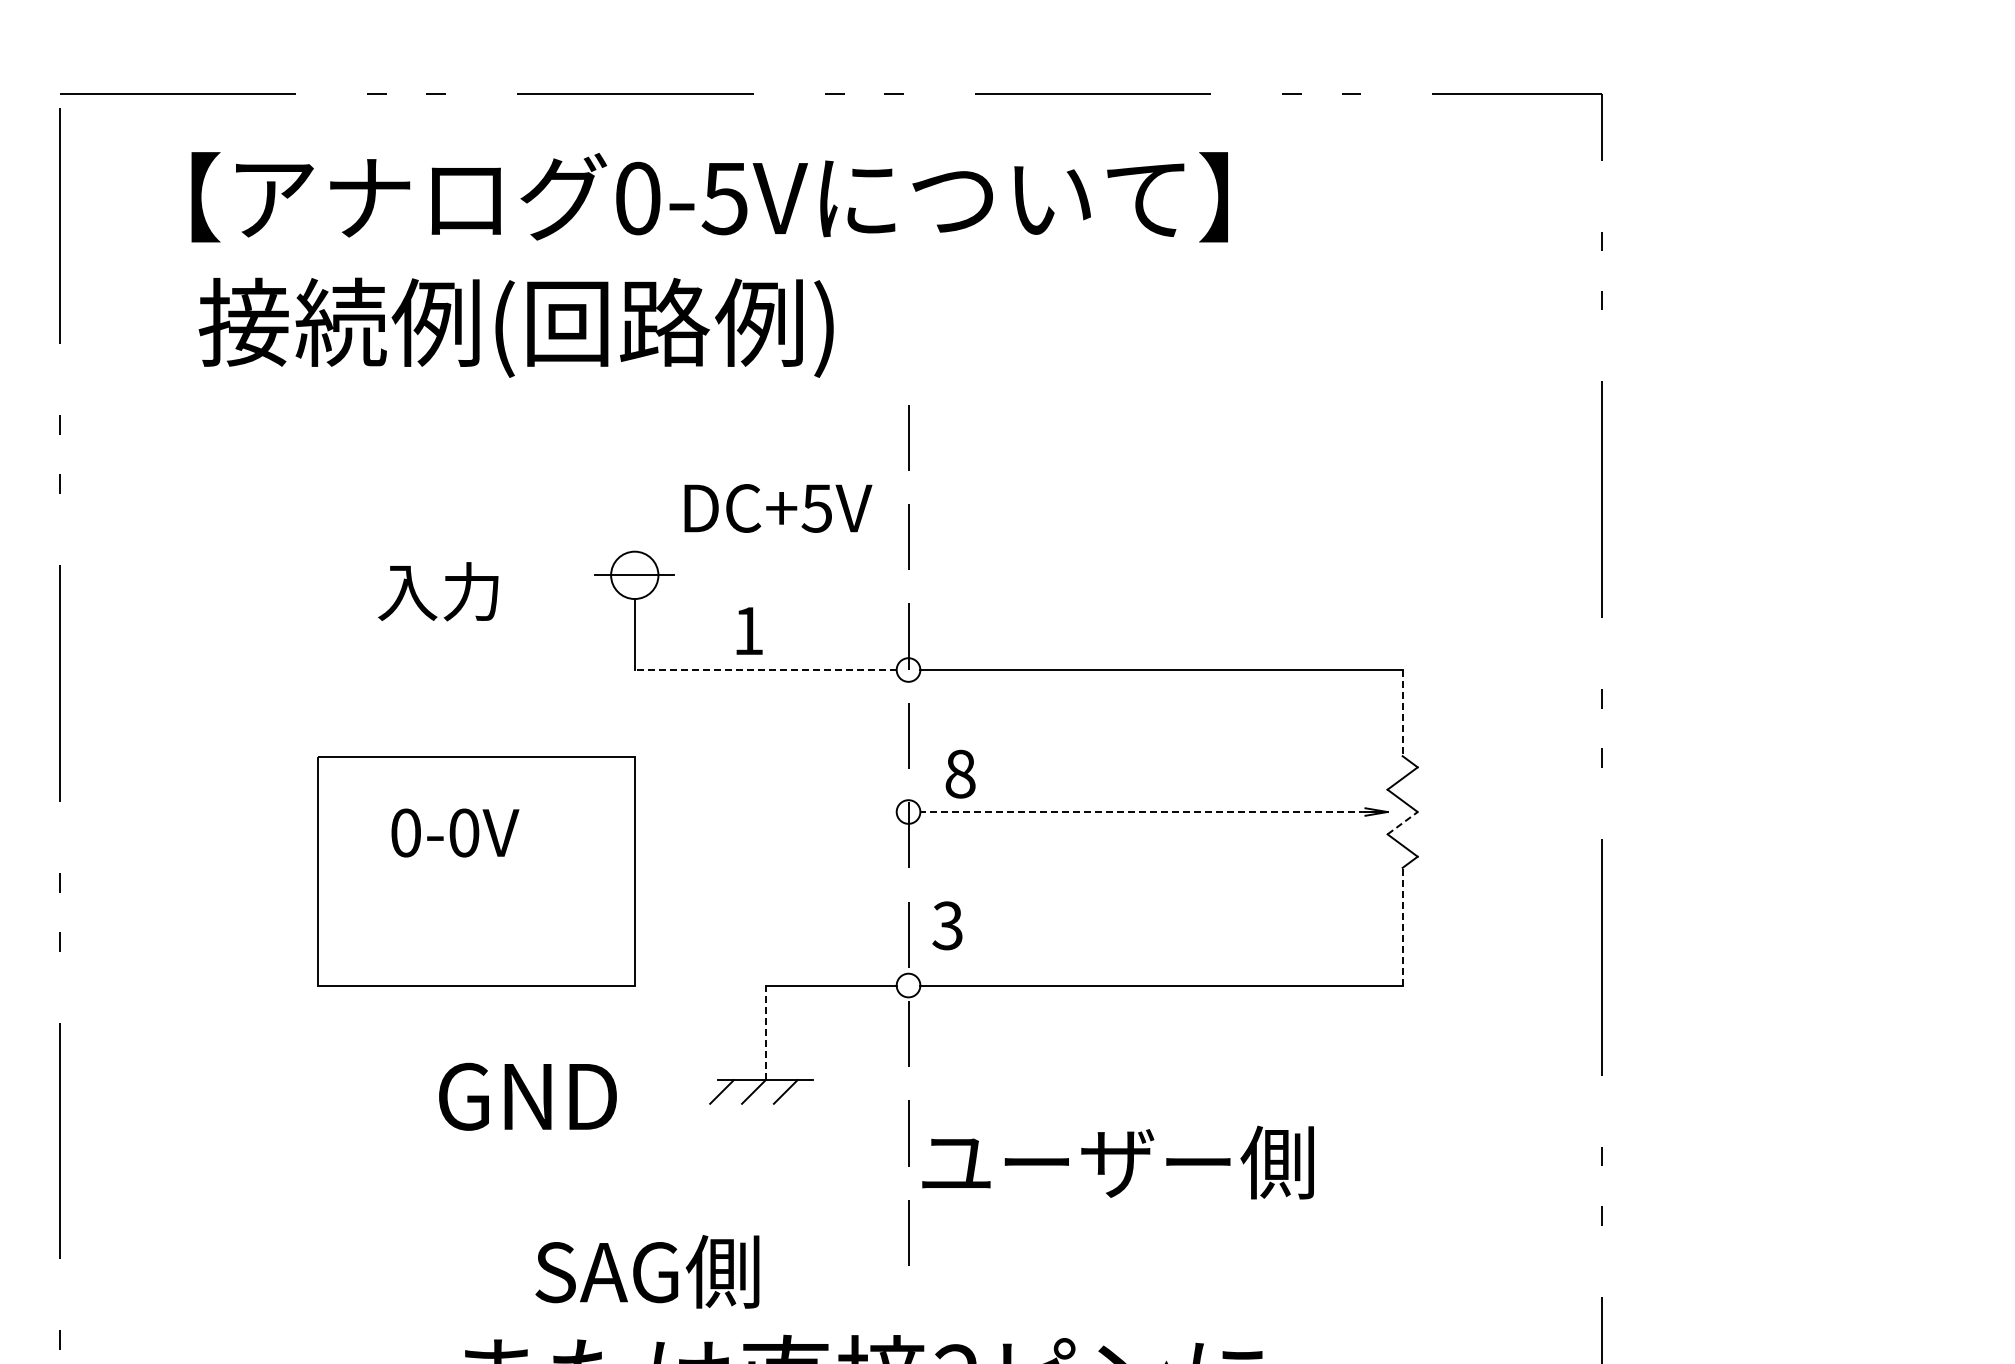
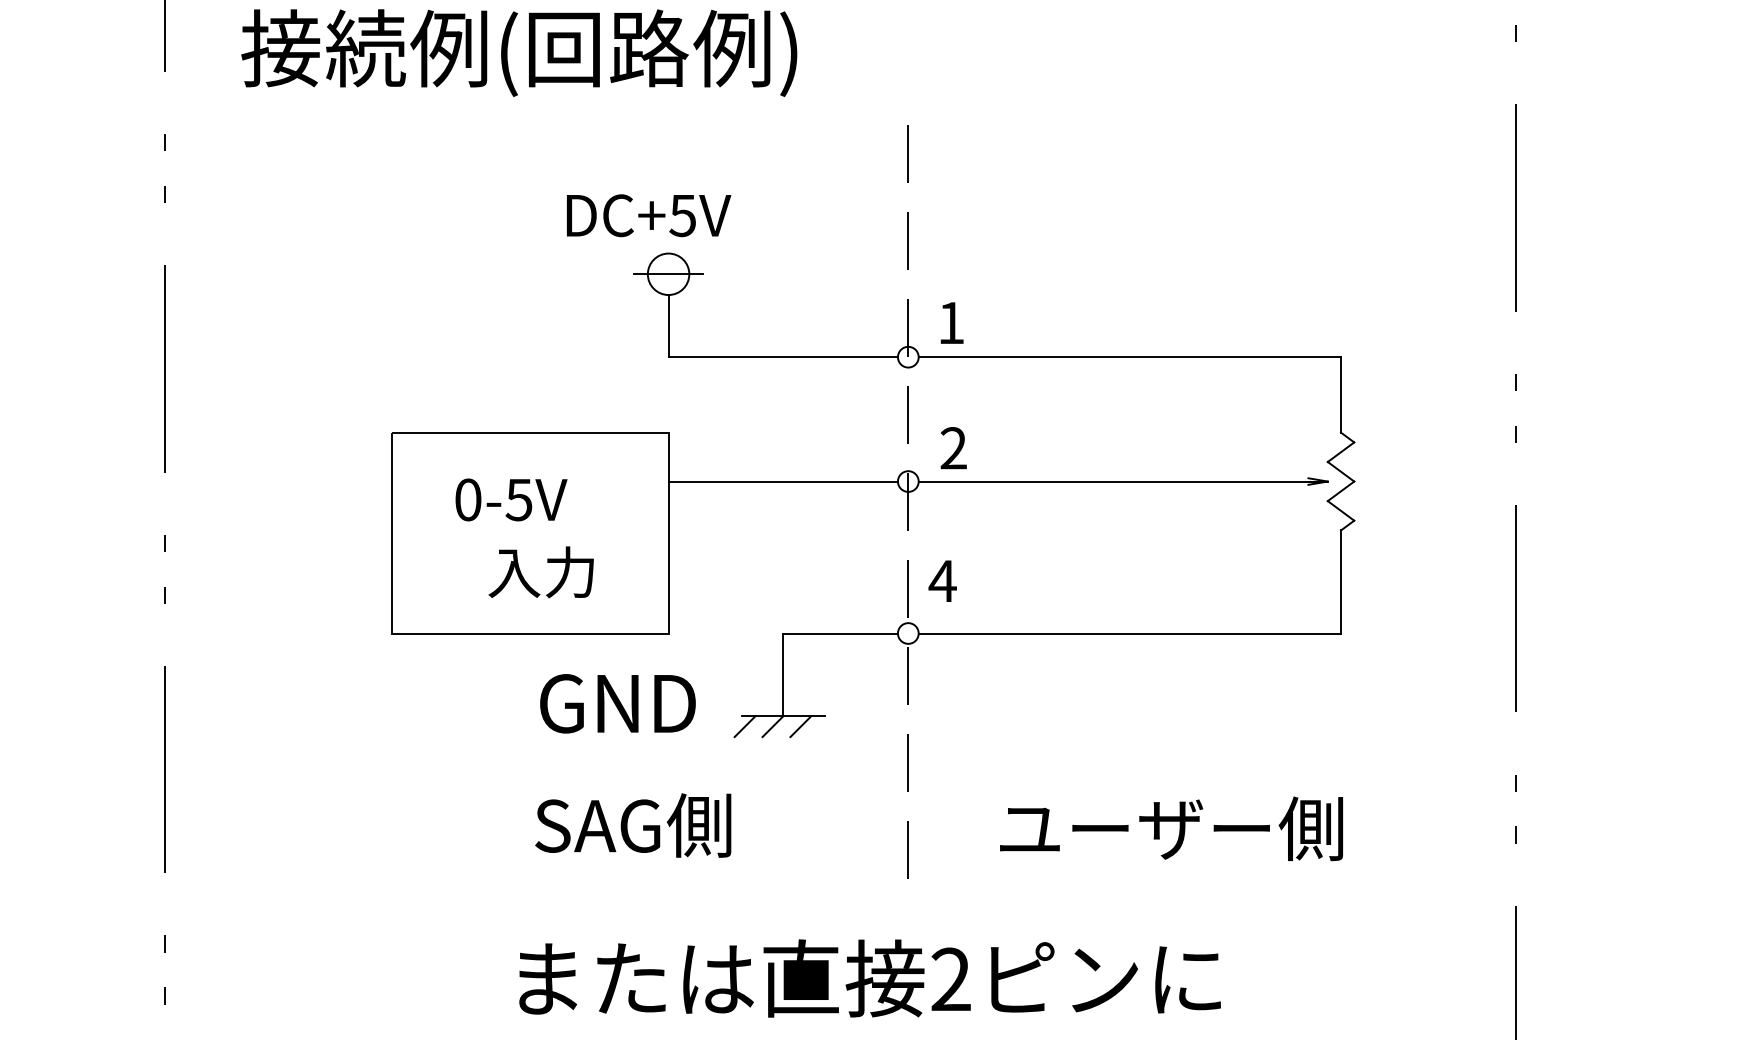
text: (515, 327) -> (518, 52), moved
text: (778, 508) -> (649, 215), moved
text: (438, 591) -> (541, 572), moved
text: (749, 630) -> (952, 322), moved
line: (765, 670) -> (783, 357), dashed -> solid
line: (1402, 713) -> (1340, 395), dashed -> solid
text: (960, 773) -> (953, 447), 8 -> 2
line: (765, 812) -> (783, 481), added
line: (1153, 812) -> (1122, 481), dashed -> solid
line: (1402, 823) -> (1340, 491), dashed -> solid
text: (463, 832) -> (518, 499), 0-0V -> 0-5V
text: (947, 925) -> (942, 580), 3 -> 4
line: (1402, 926) -> (1340, 581), dashed -> solid
line: (765, 1032) -> (783, 674), dashed -> solid
text: (527, 1096) -> (617, 703), moved
text: (1117, 1162) -> (1171, 828), moved
text: (647, 1271) -> (633, 825), moved

